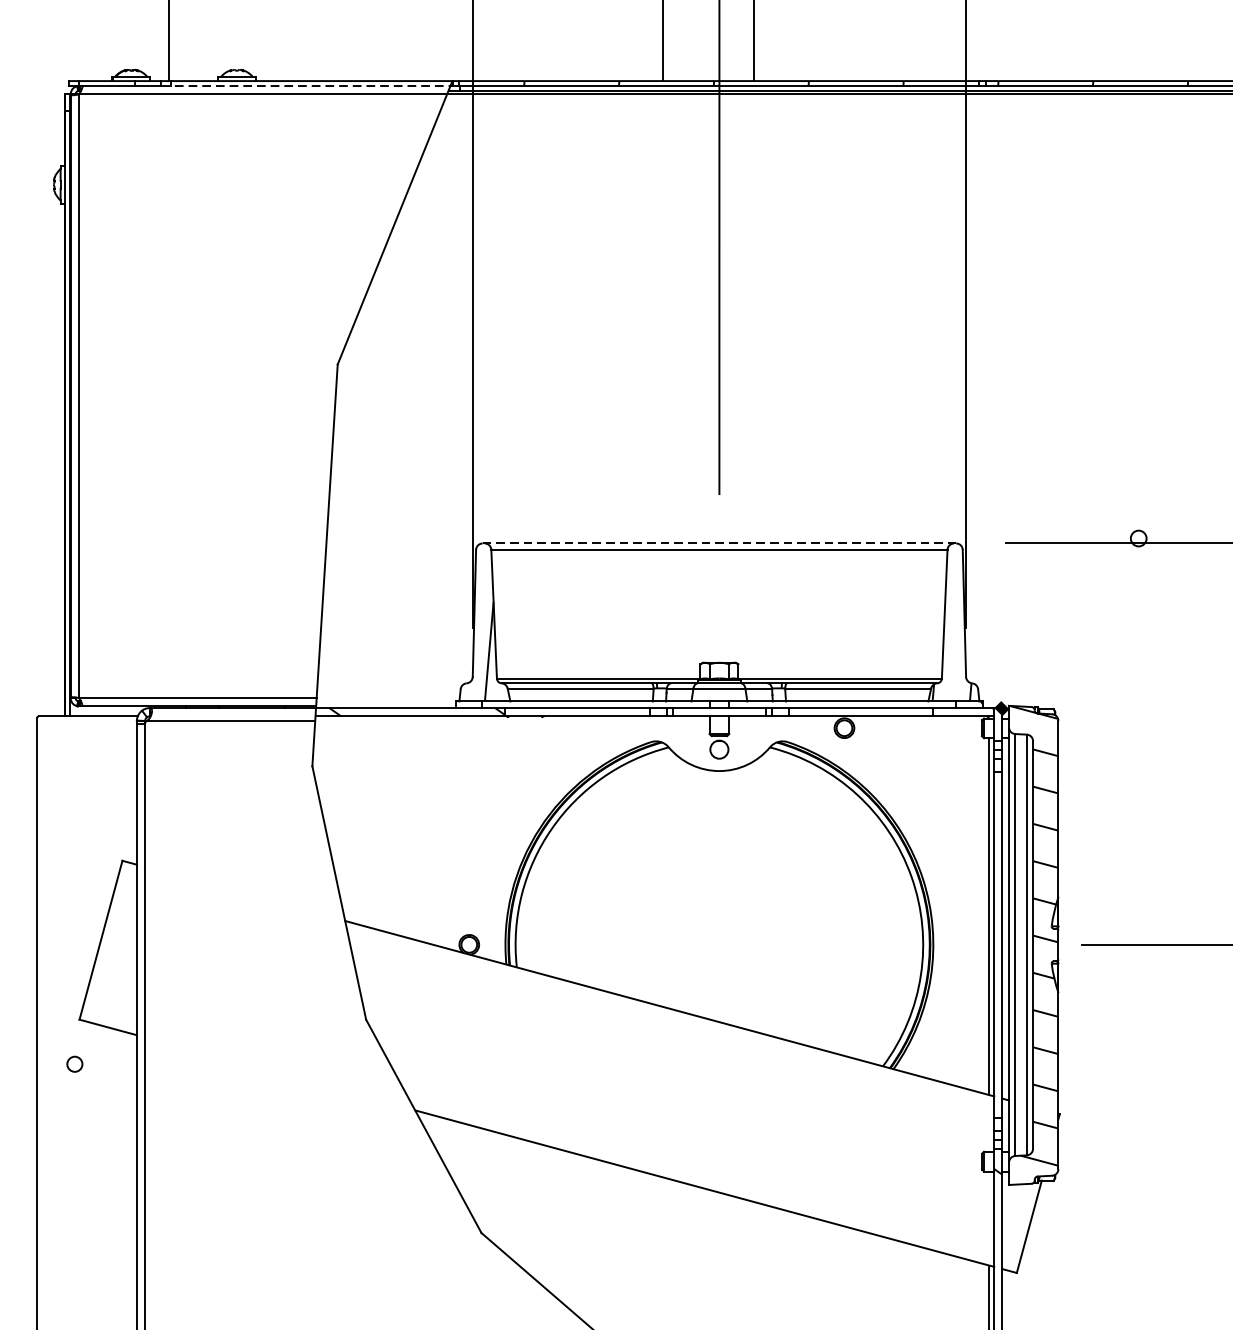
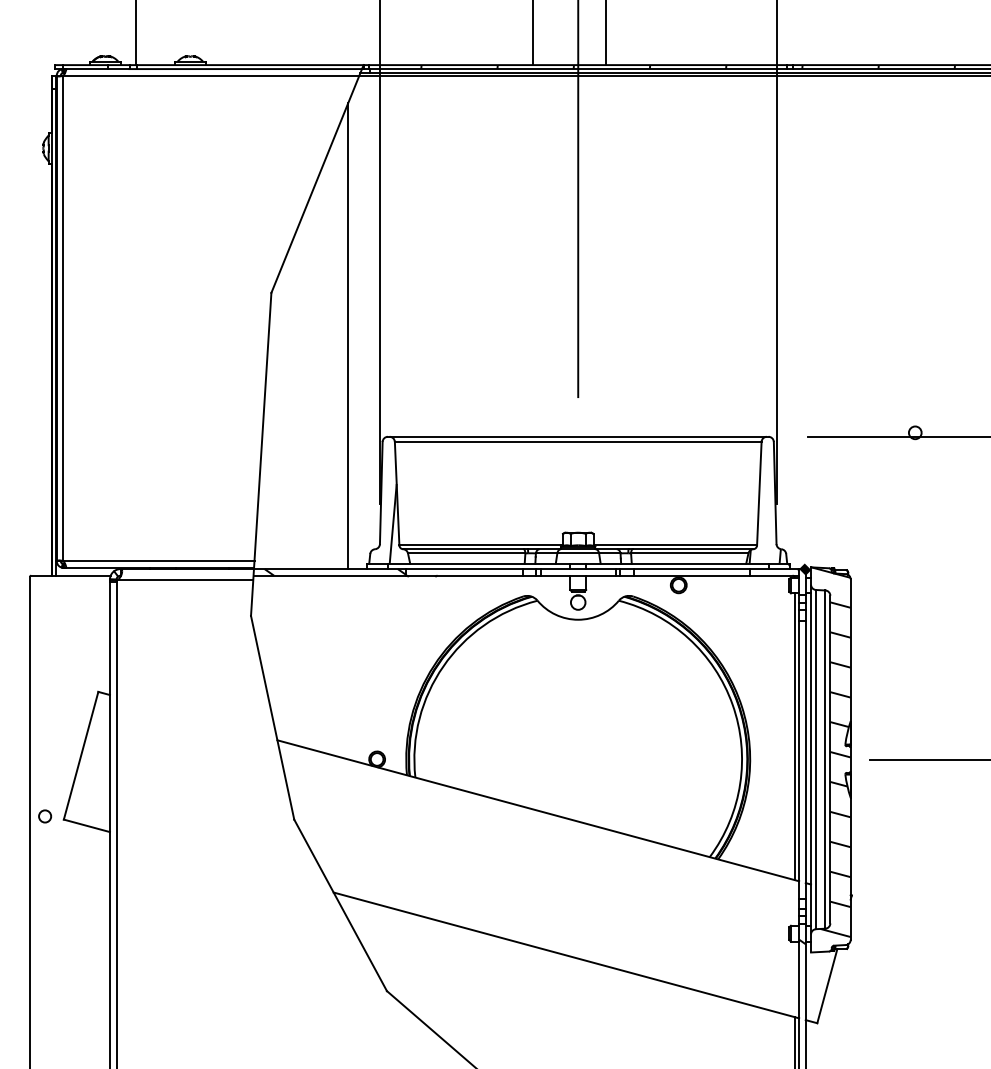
line: (306, 86) -> (246, 69), dashed -> solid
line: (433, 417) -> (348, 335), added
line: (719, 543) -> (578, 436), dashed -> solid
circle: (75, 1064) -> (45, 816), moved

